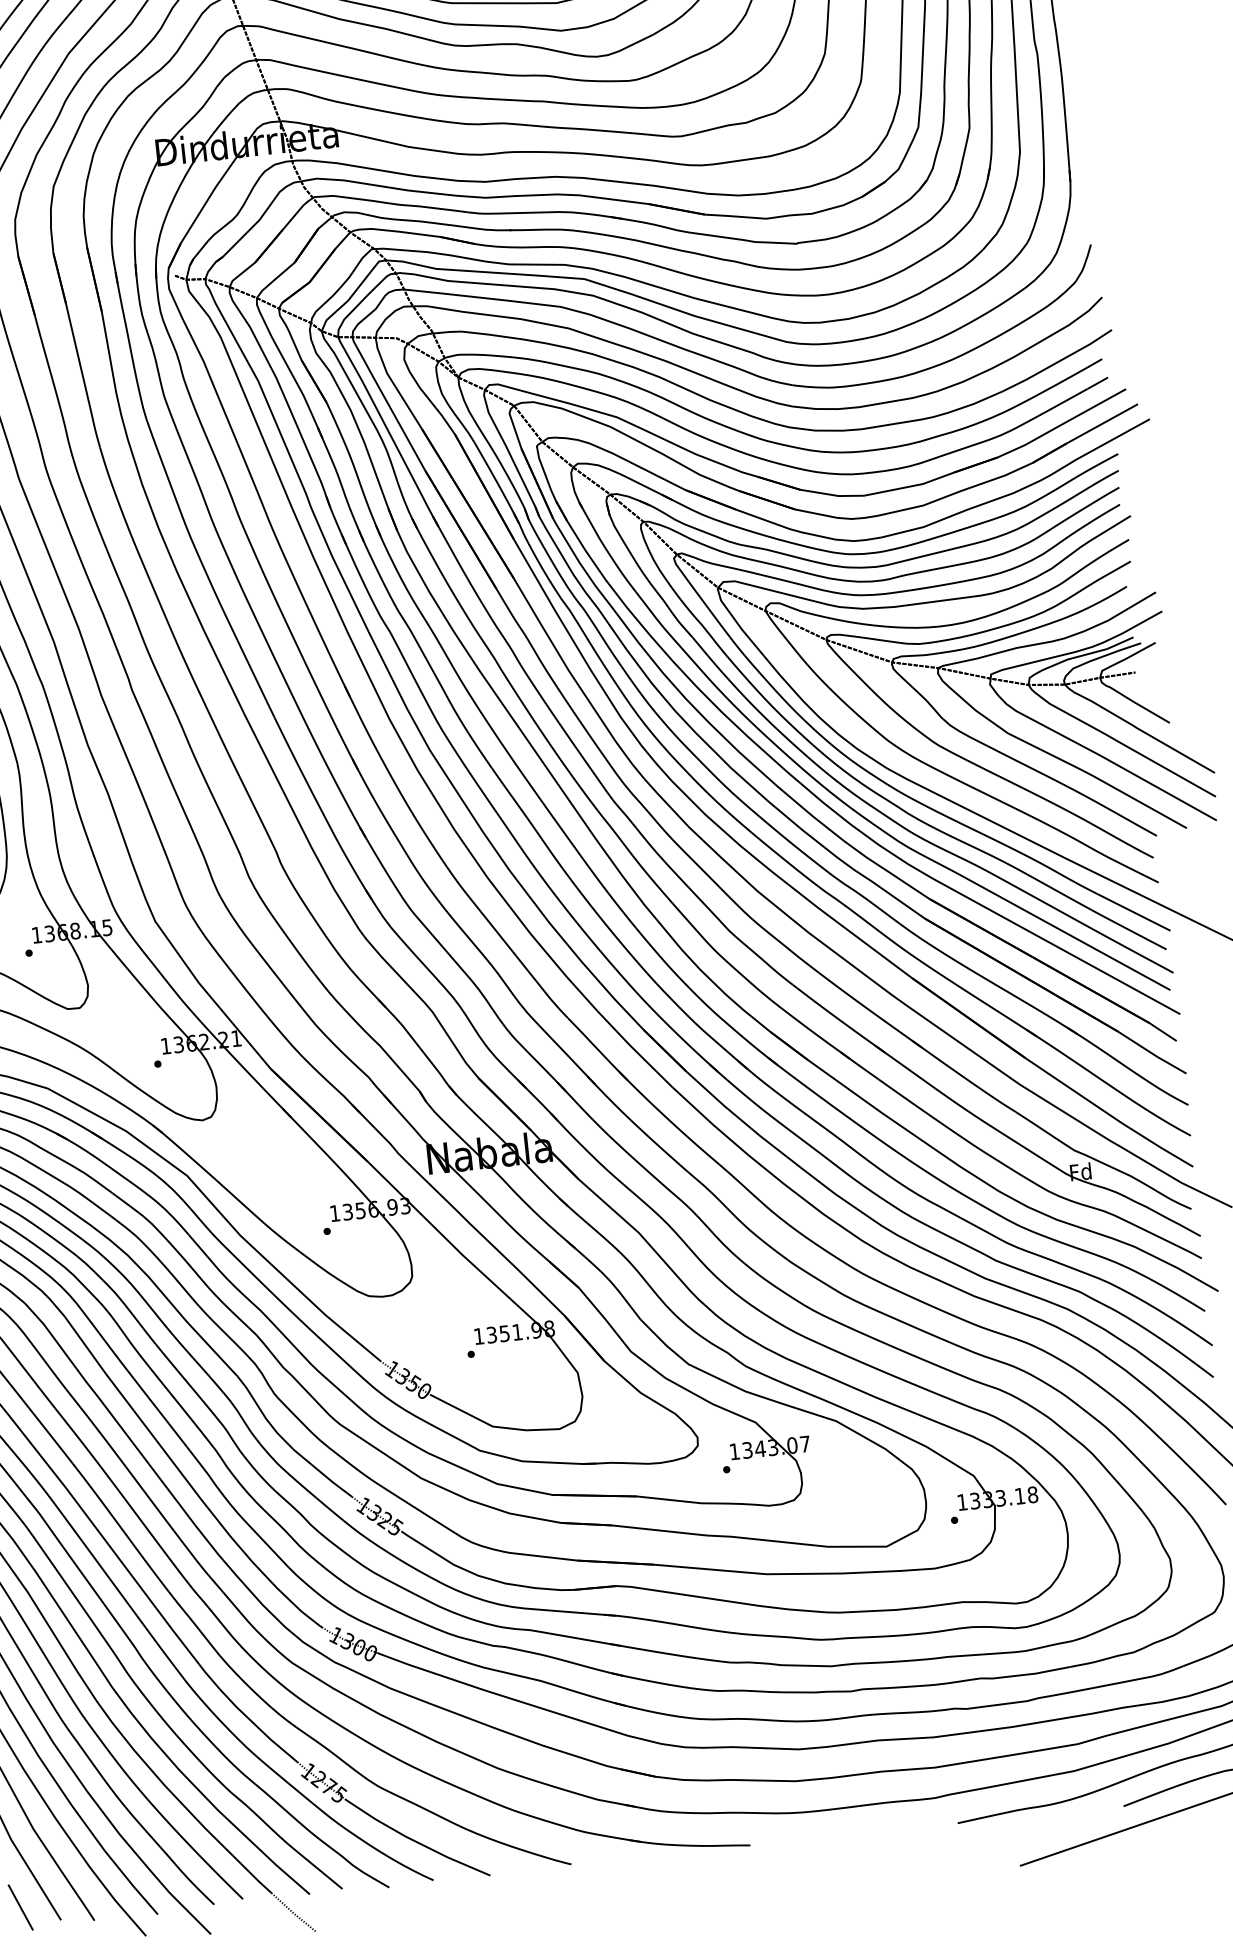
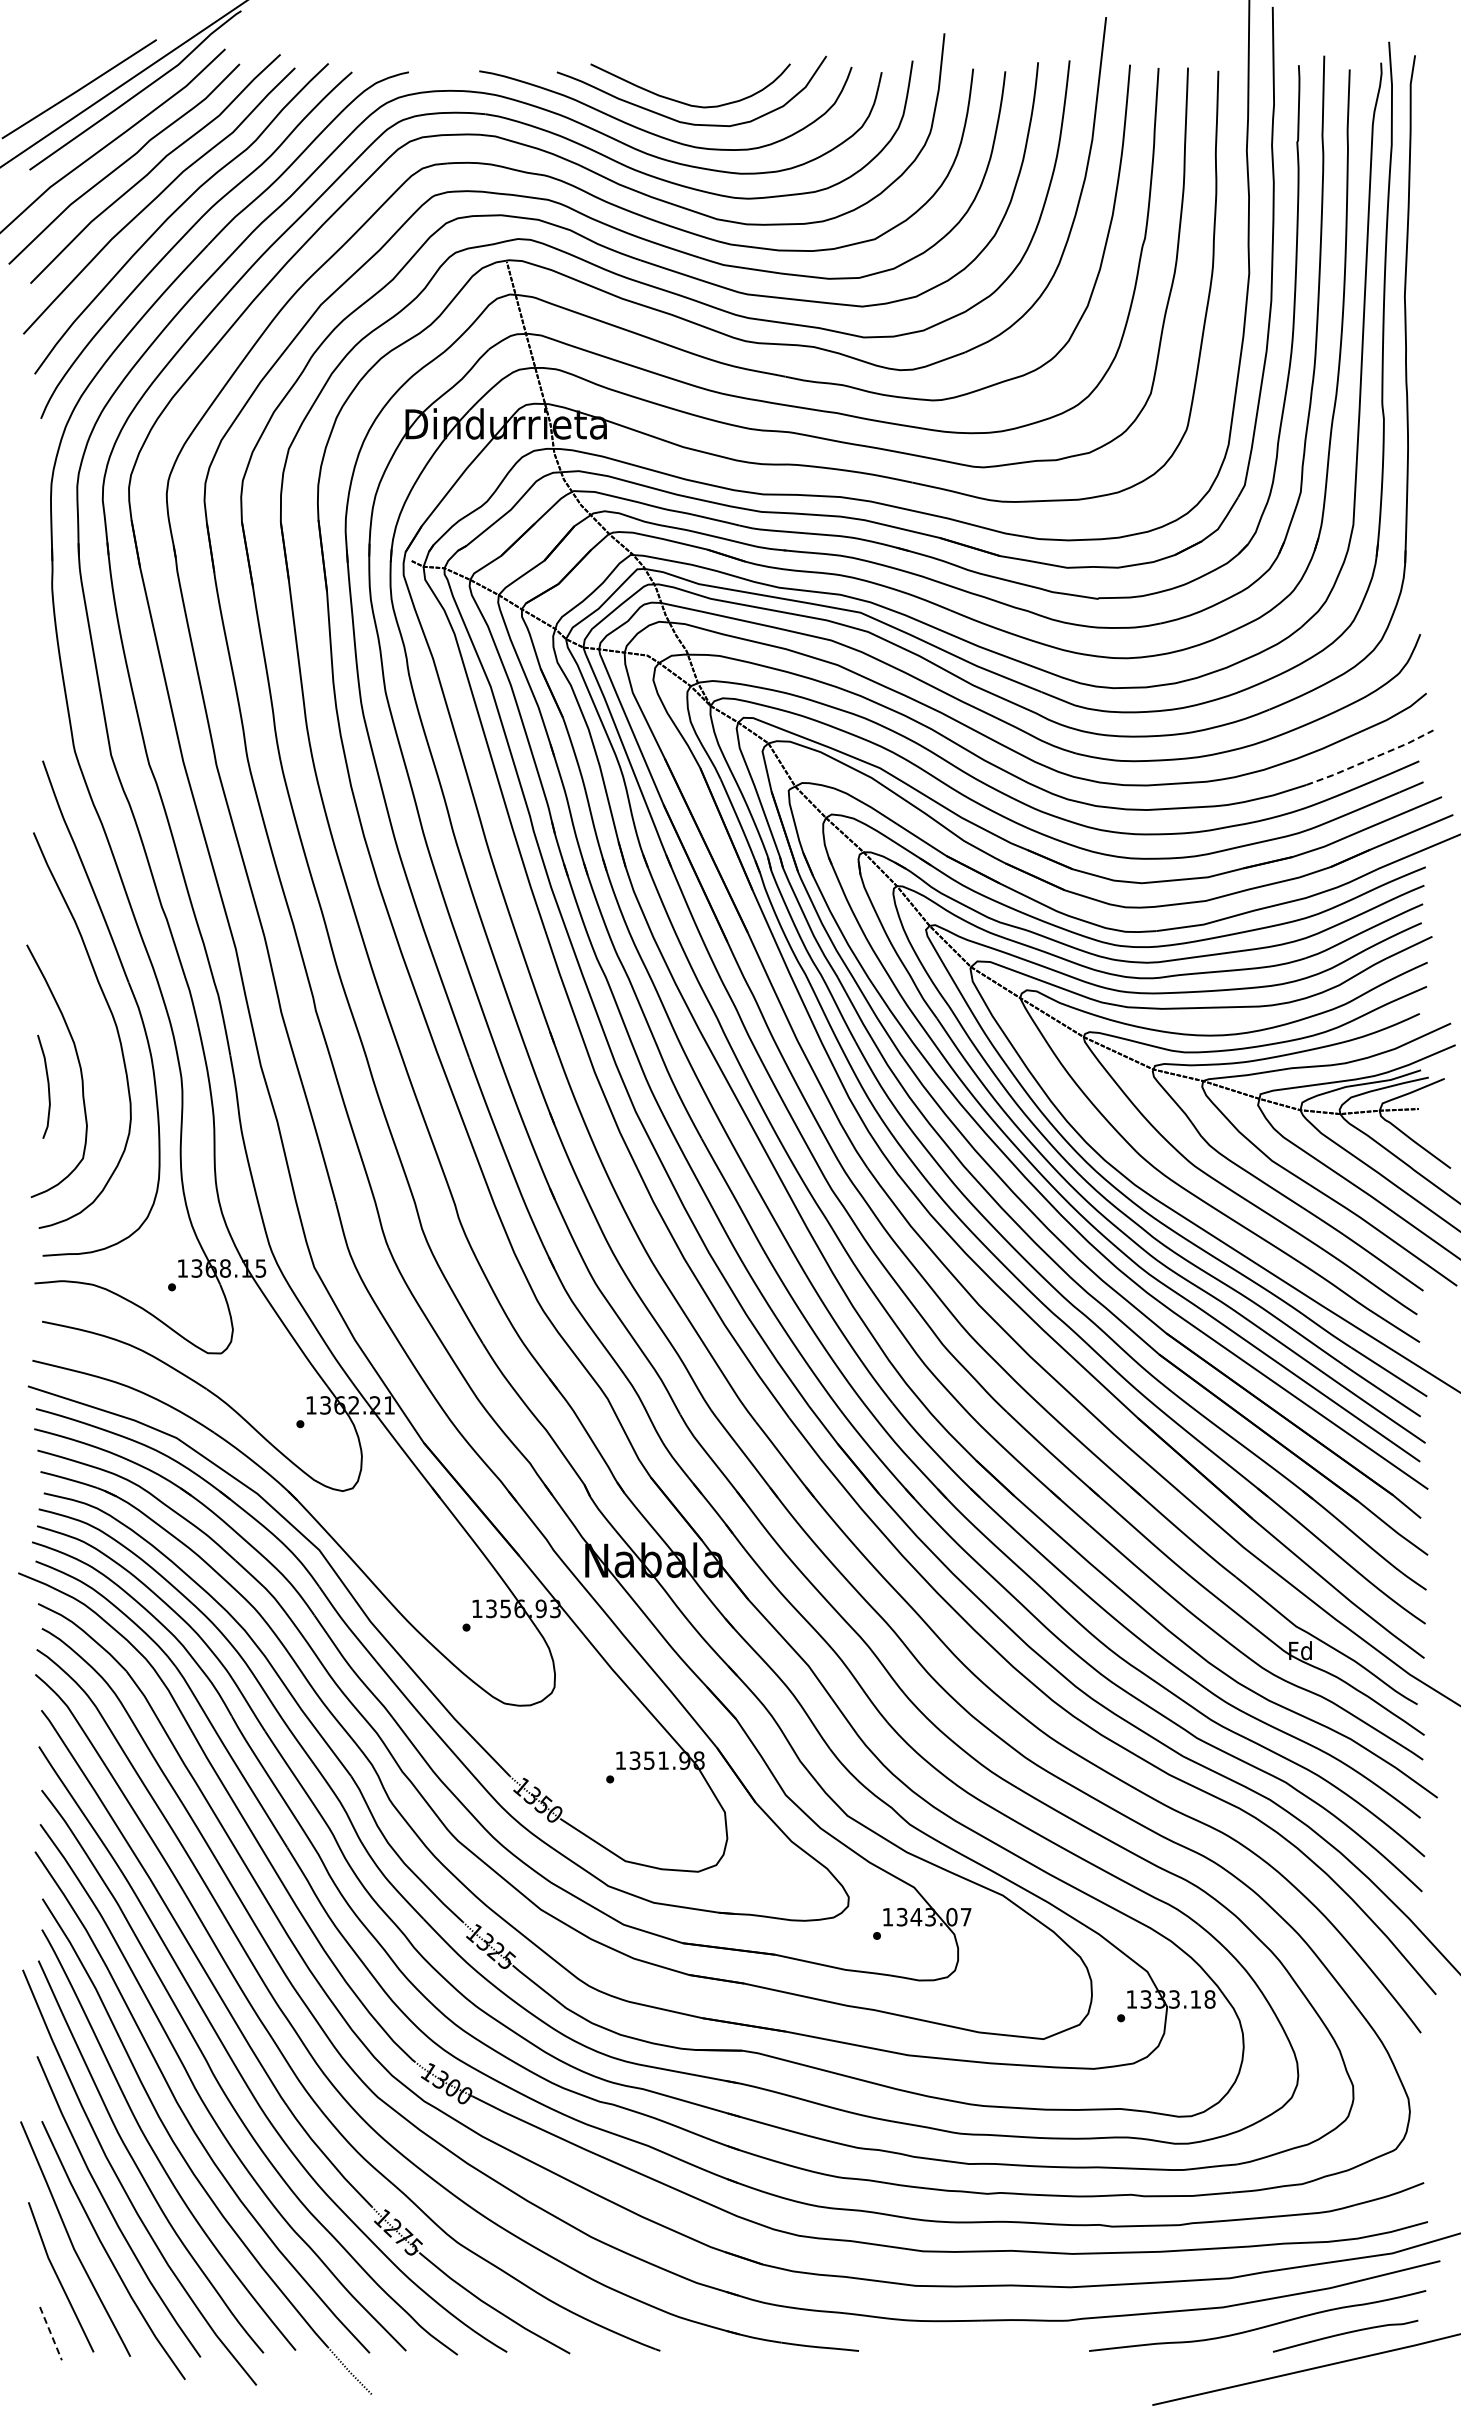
line: (1058, 362) -> (1370, 759), solid -> dashed
line: (20, 1907) -> (50, 2333), solid -> dashed

